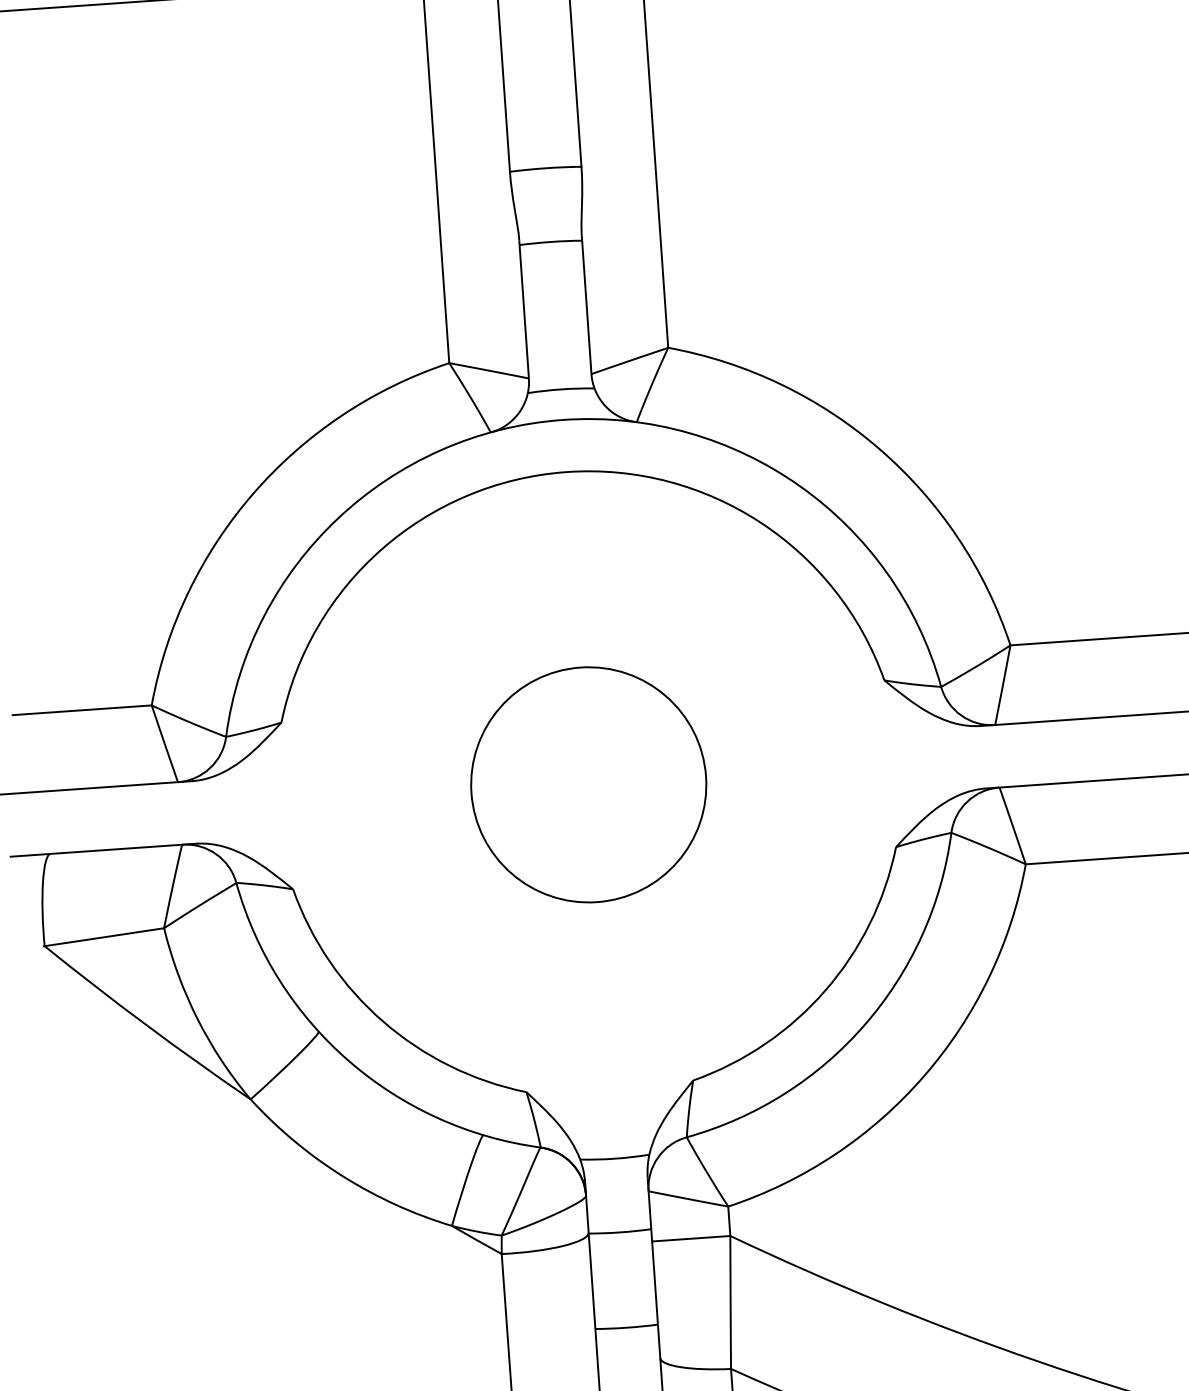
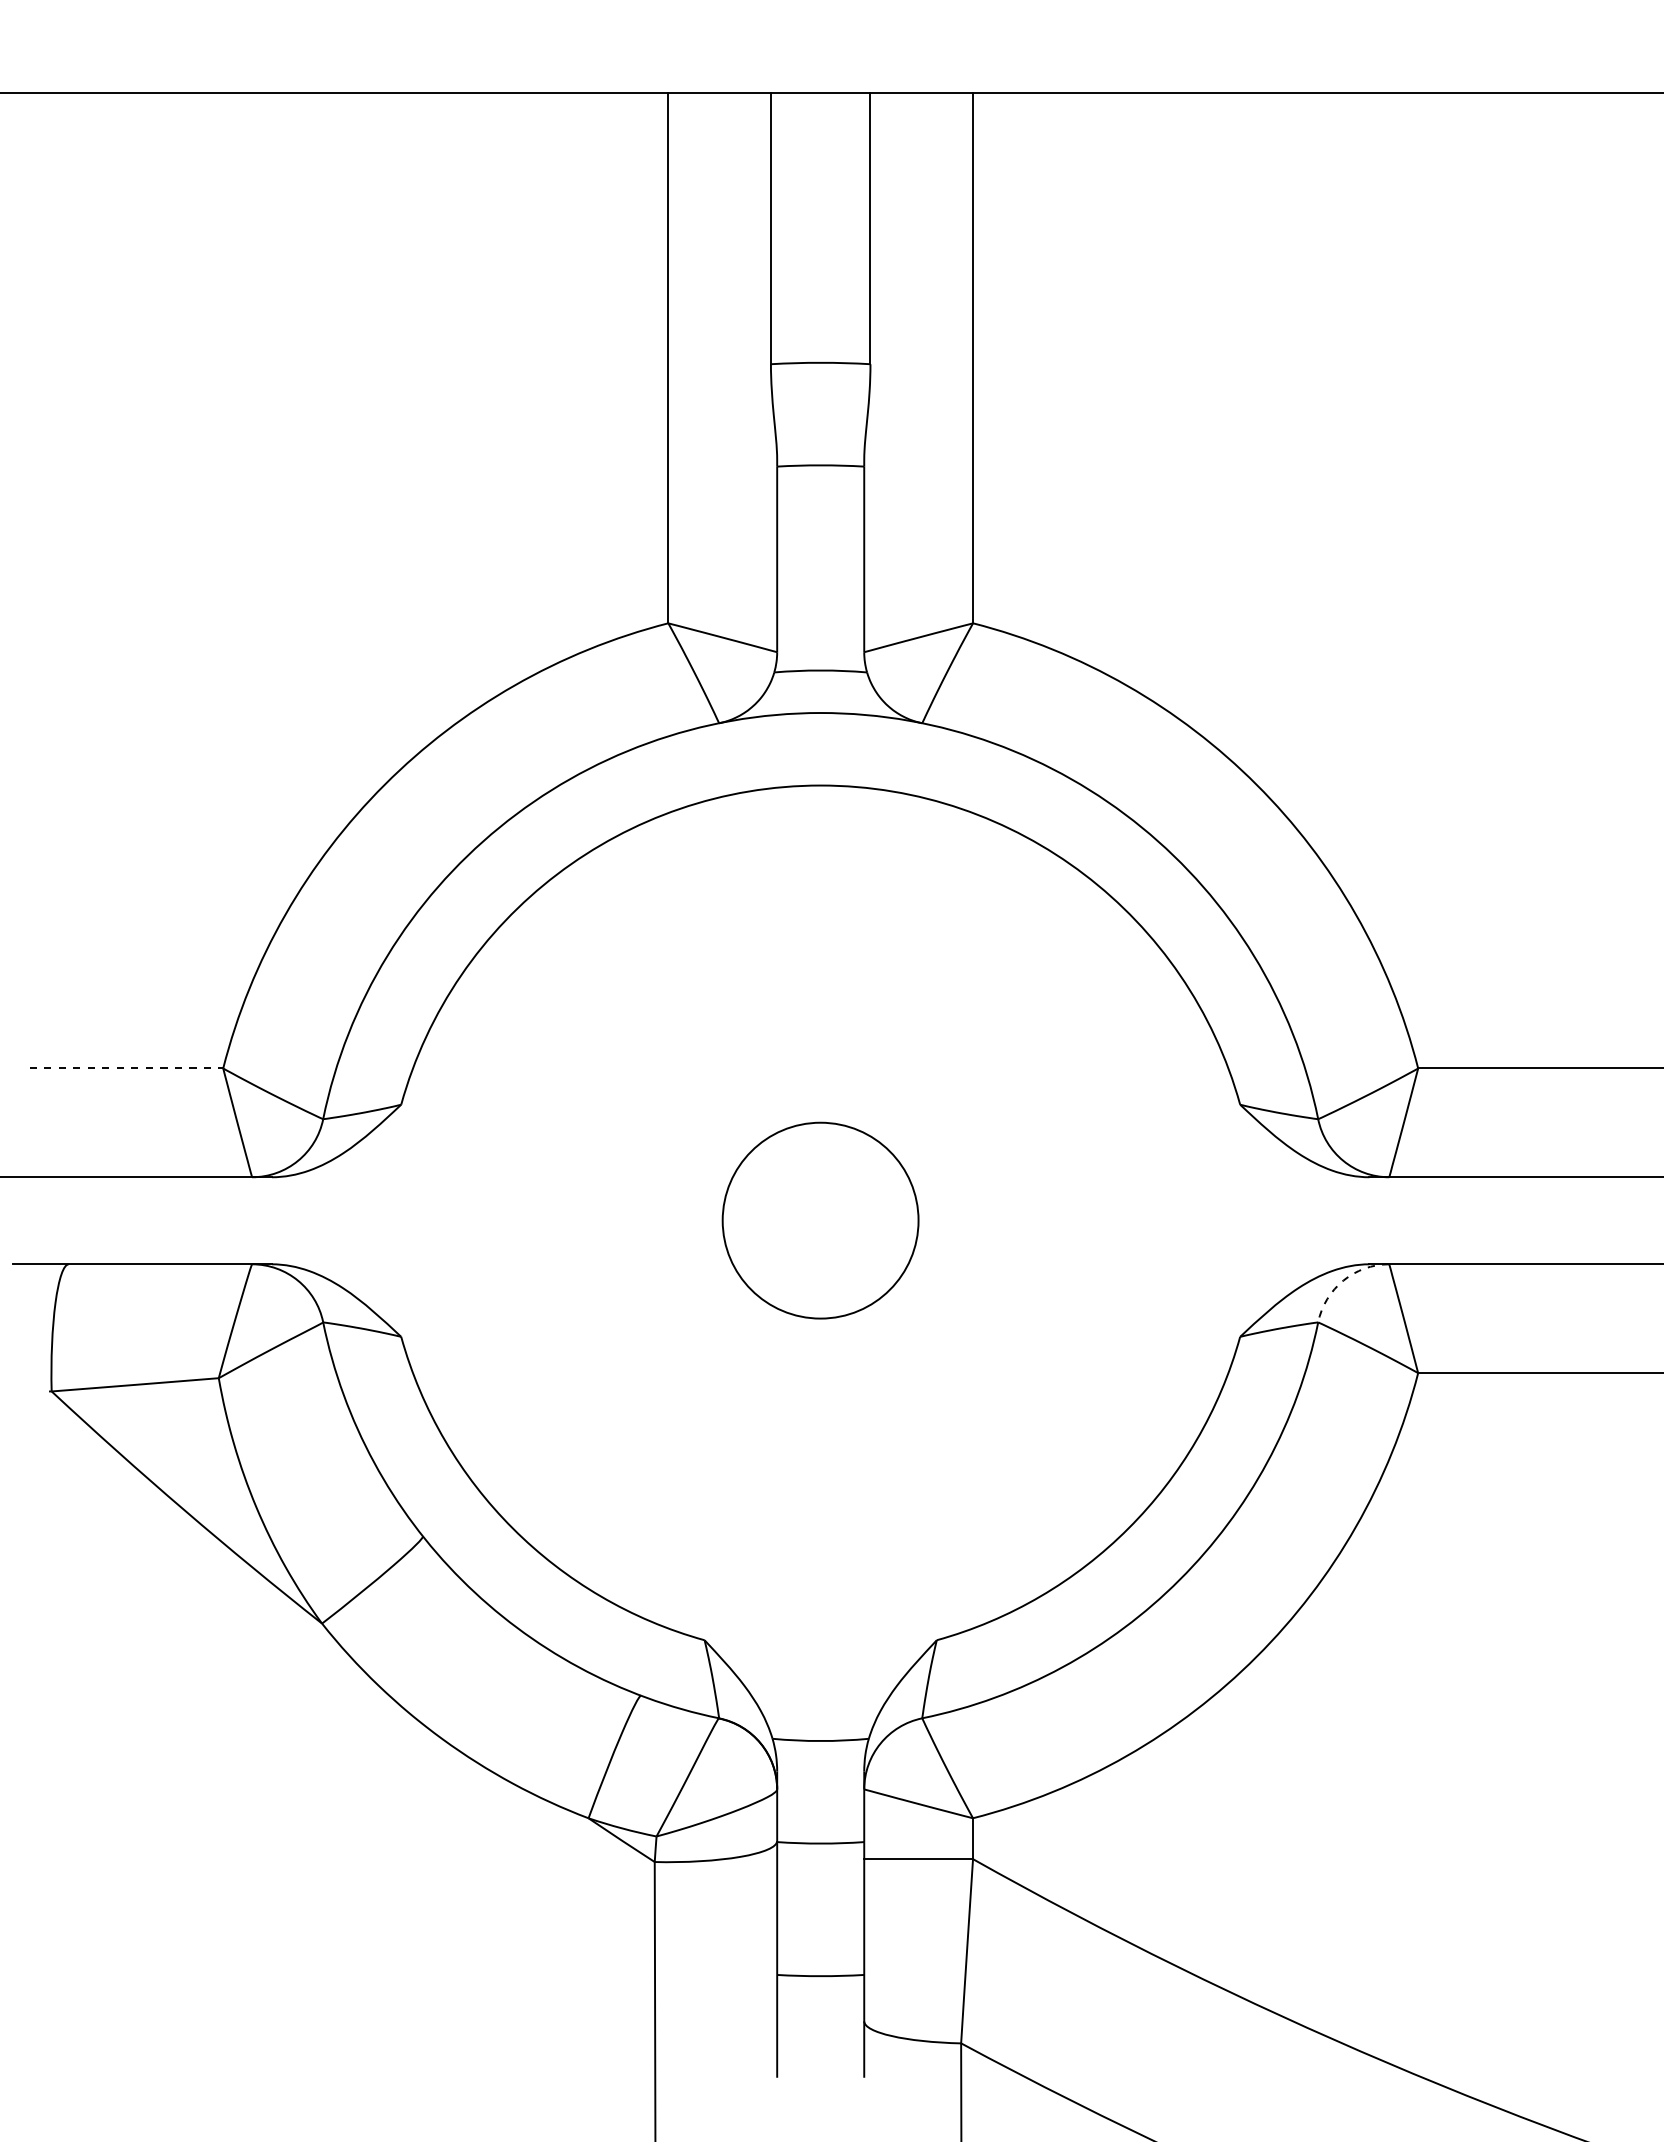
line: (82, 710) -> (126, 1068), solid -> dashed
circle: (588, 784) -> (820, 1220), size x0.6
arc: (967, 801) -> (1343, 1280), solid -> dashed

